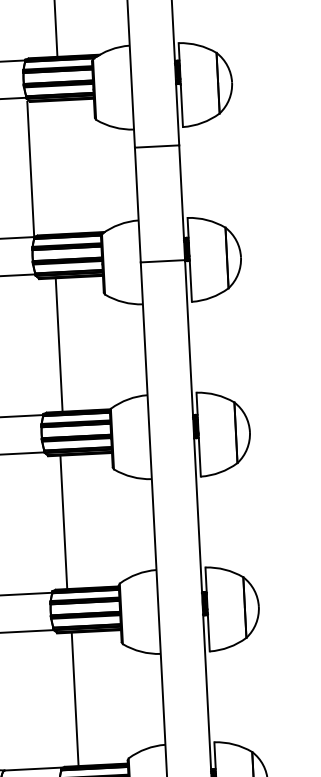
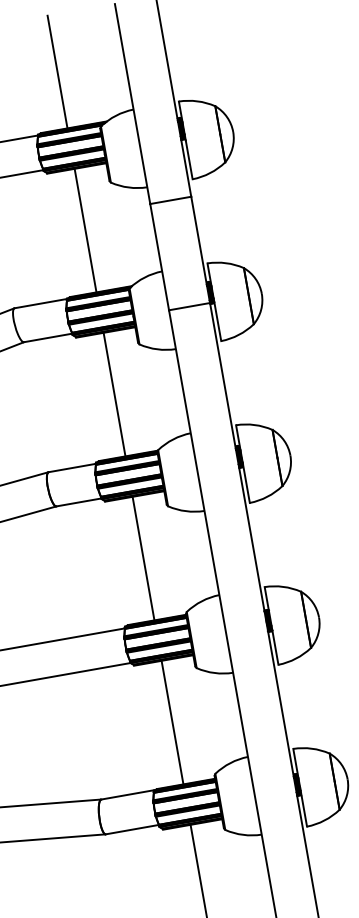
line: (30, 168) -> (85, 230), moved
line: (59, 344) -> (114, 394), moved
line: (63, 522) -> (143, 558), moved
line: (75, 698) -> (172, 722), moved

